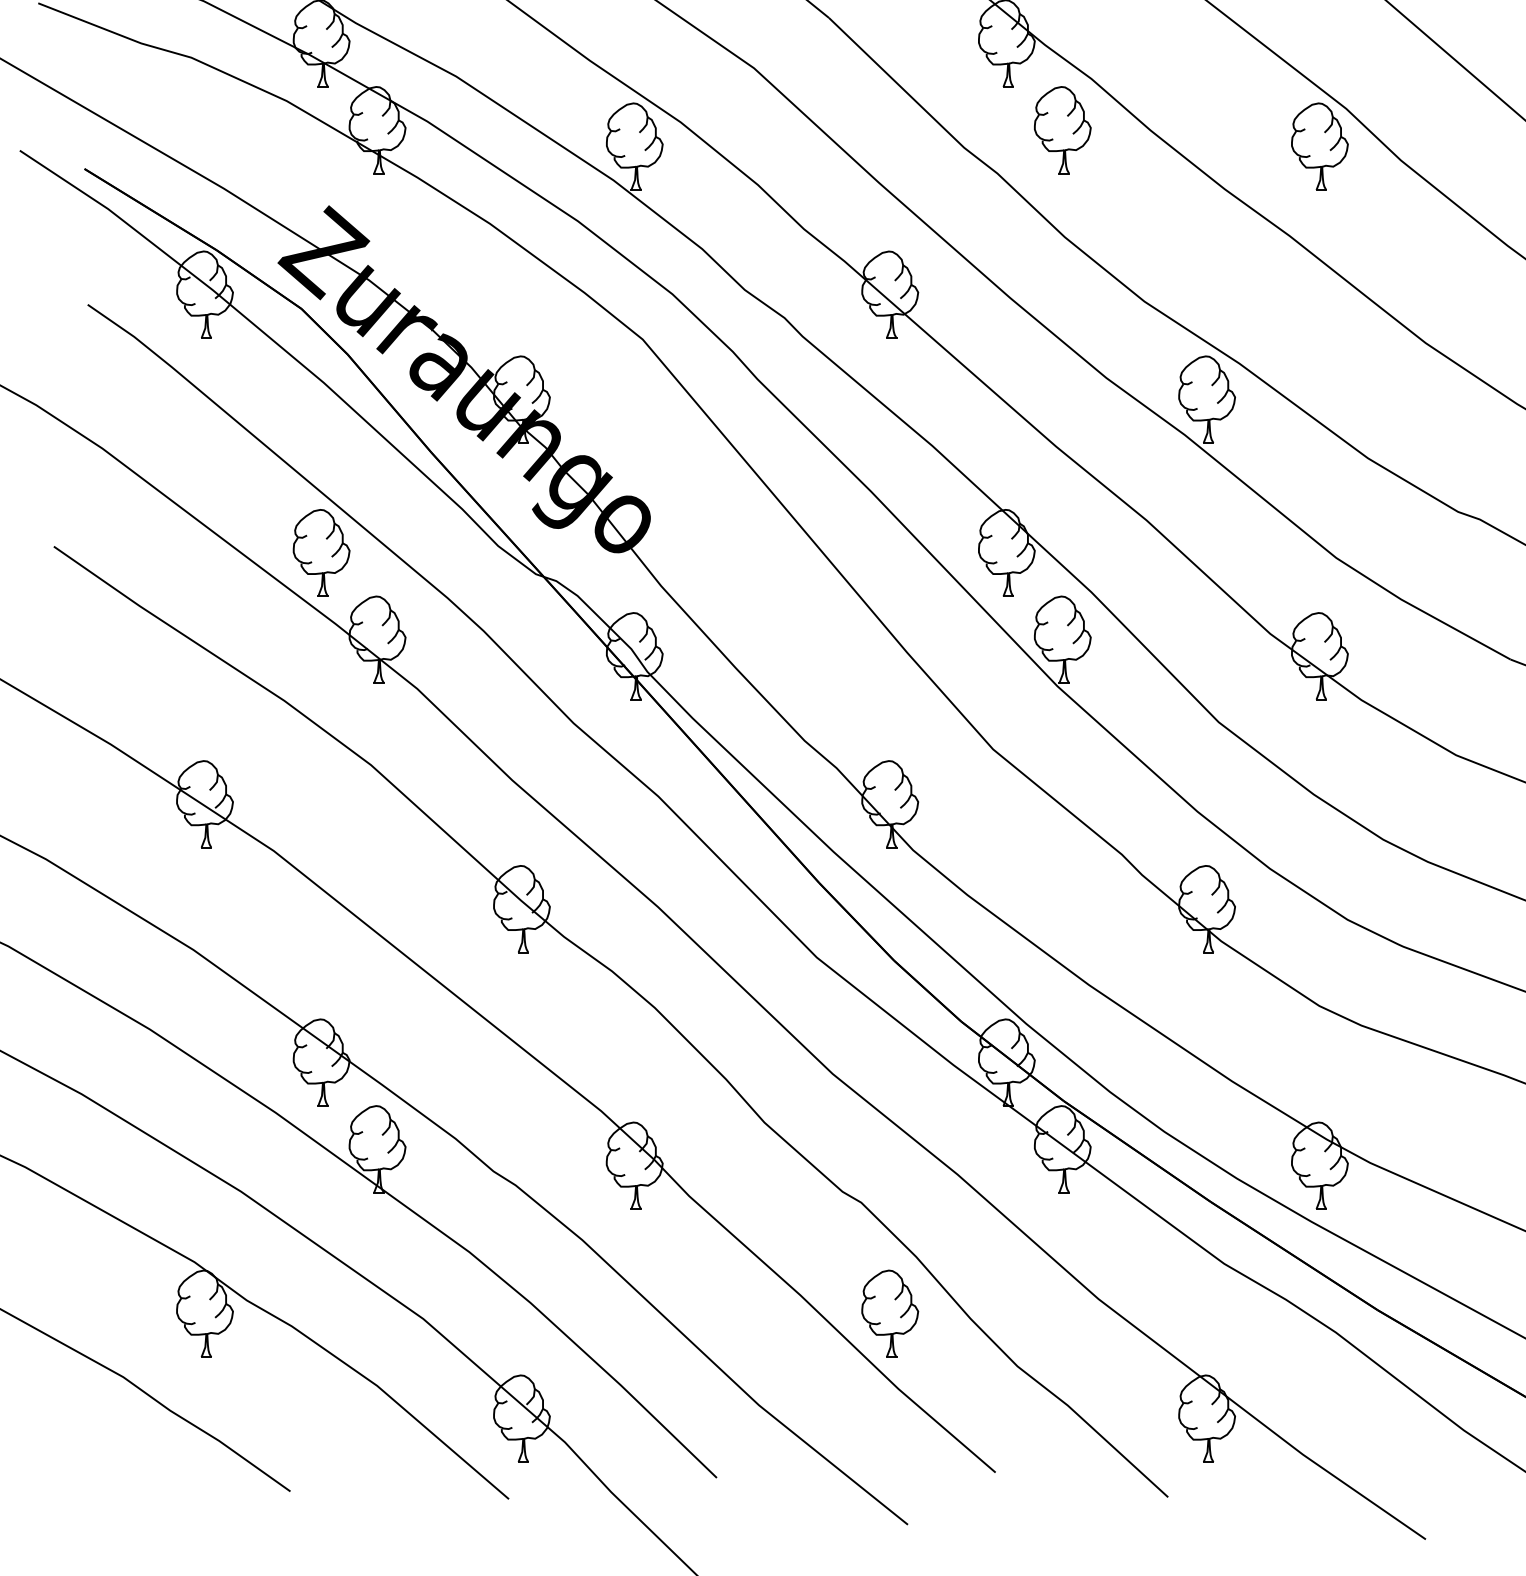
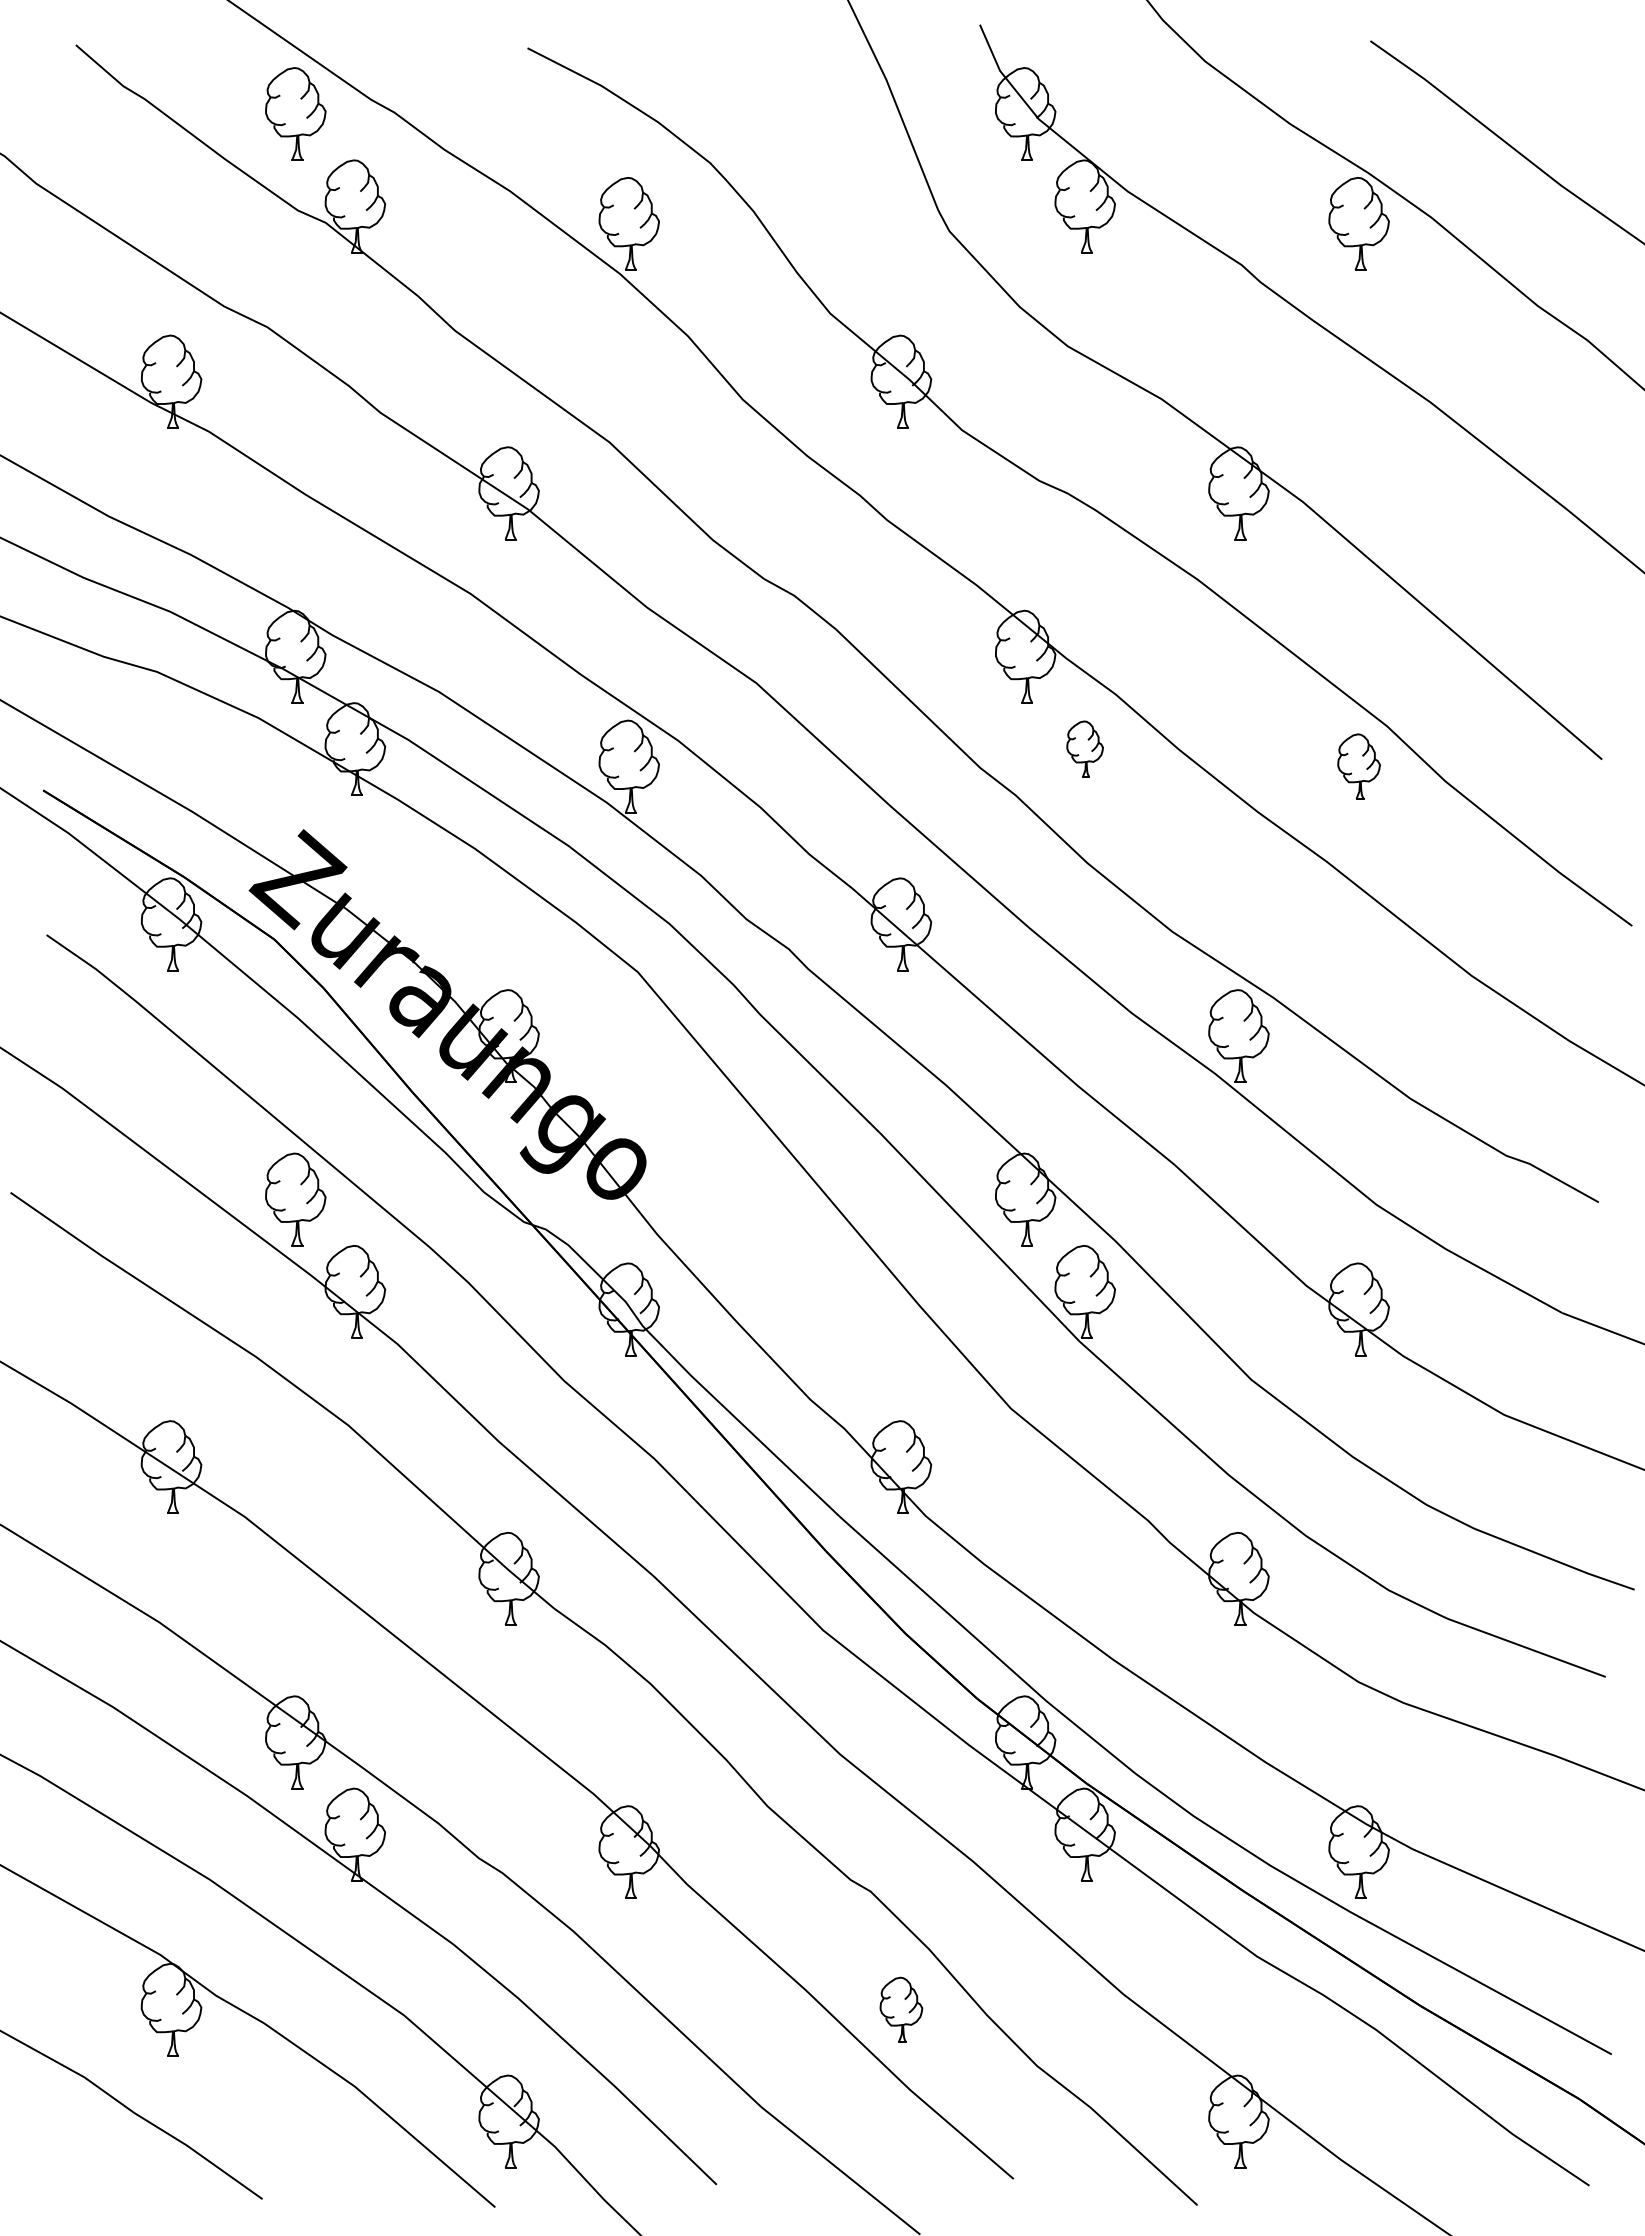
part: (1062, 129) -> (1084, 748), size x0.6
part: (1319, 146) -> (1358, 766), size x0.7
part: (890, 1313) -> (901, 2009), size x0.7

